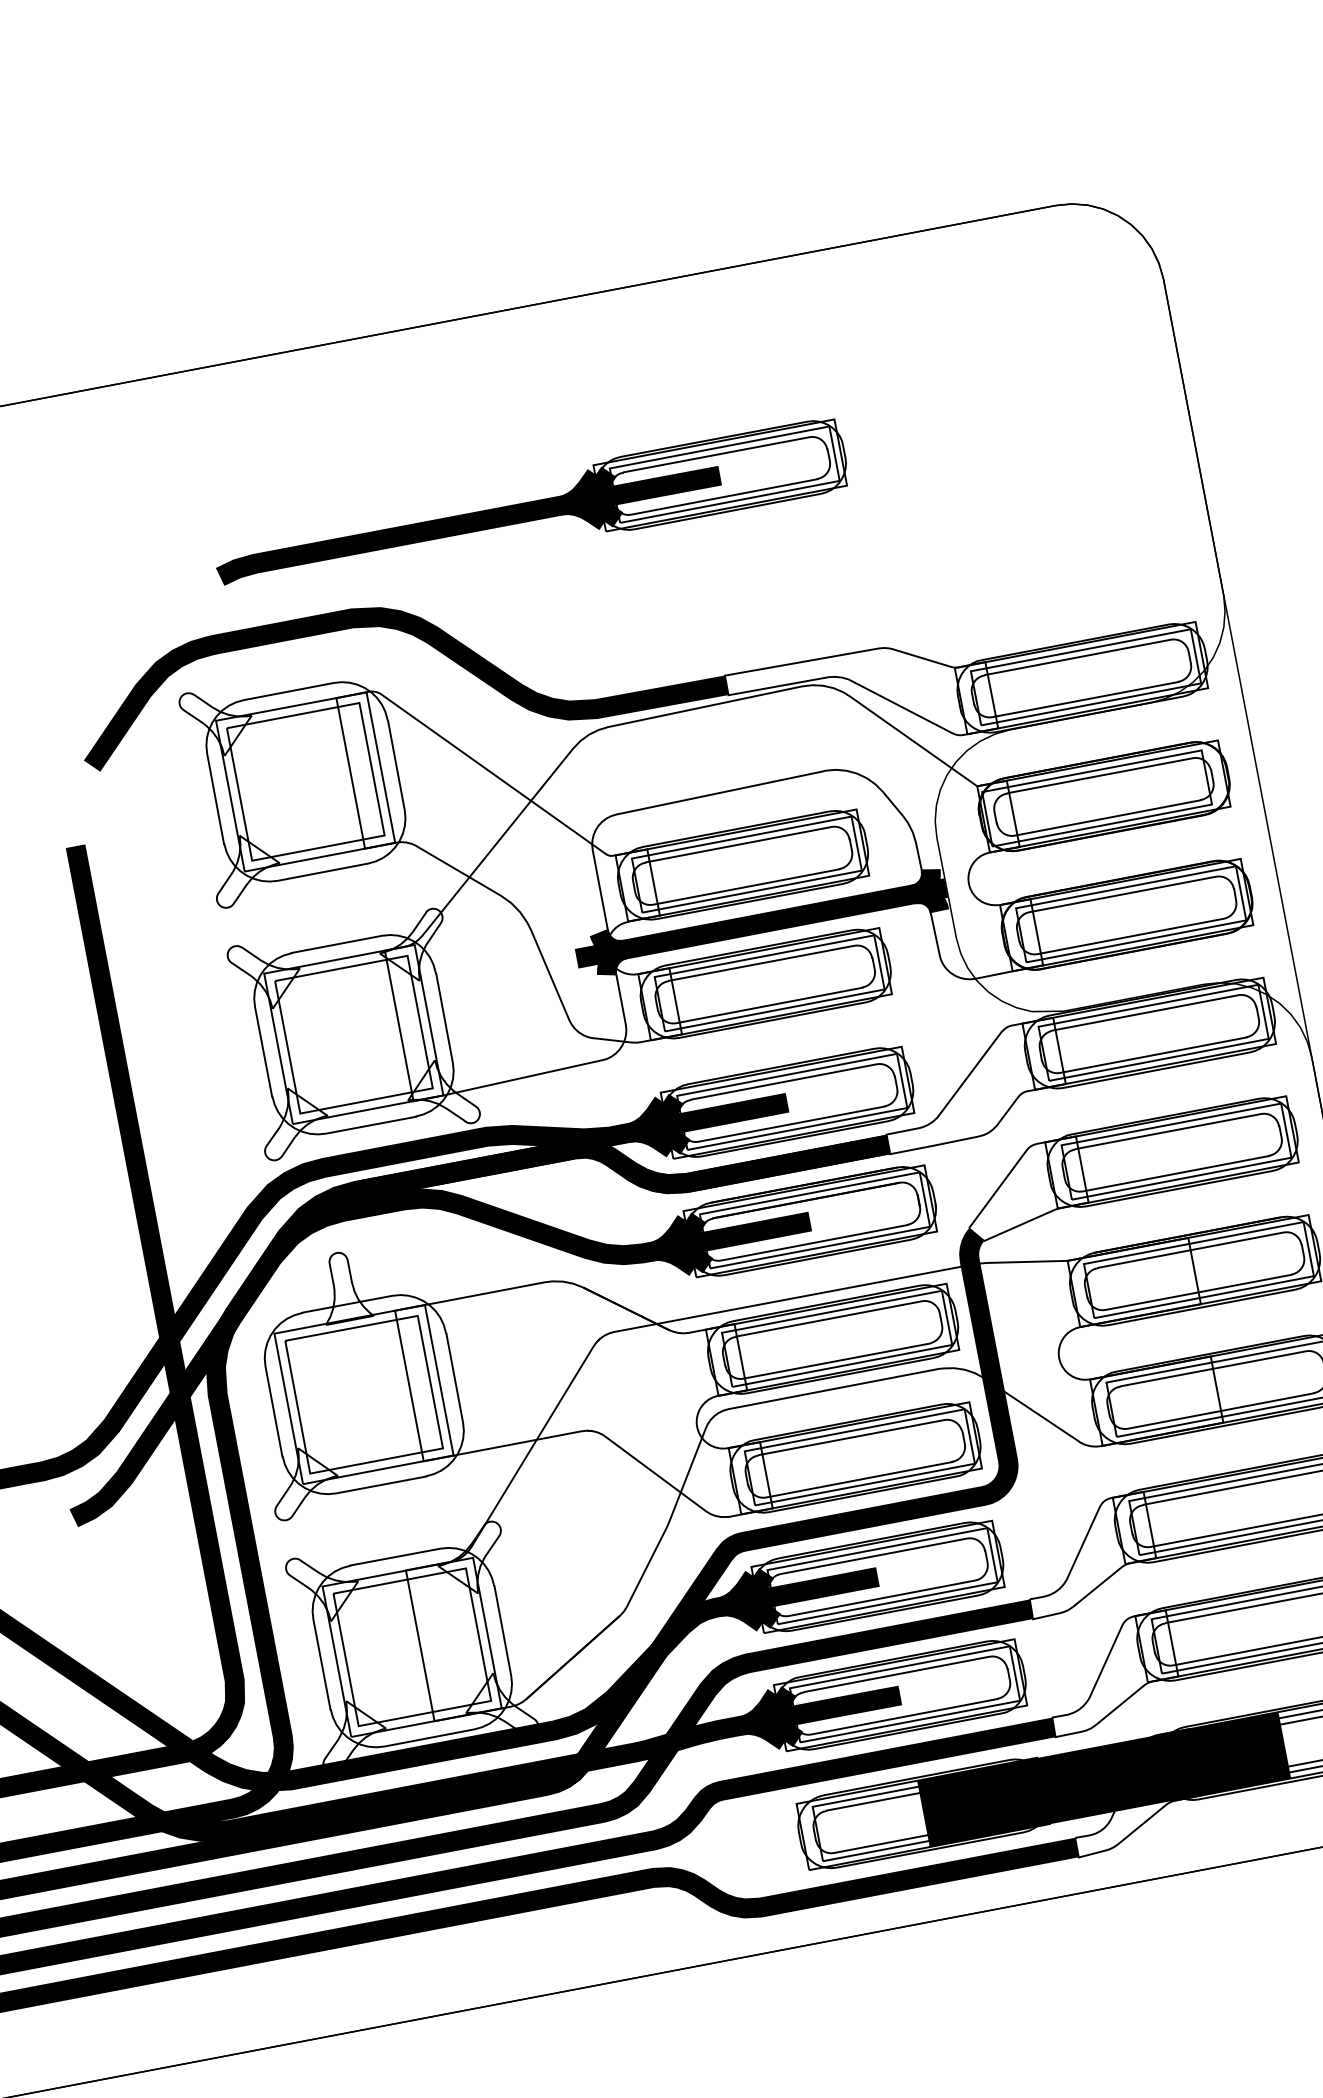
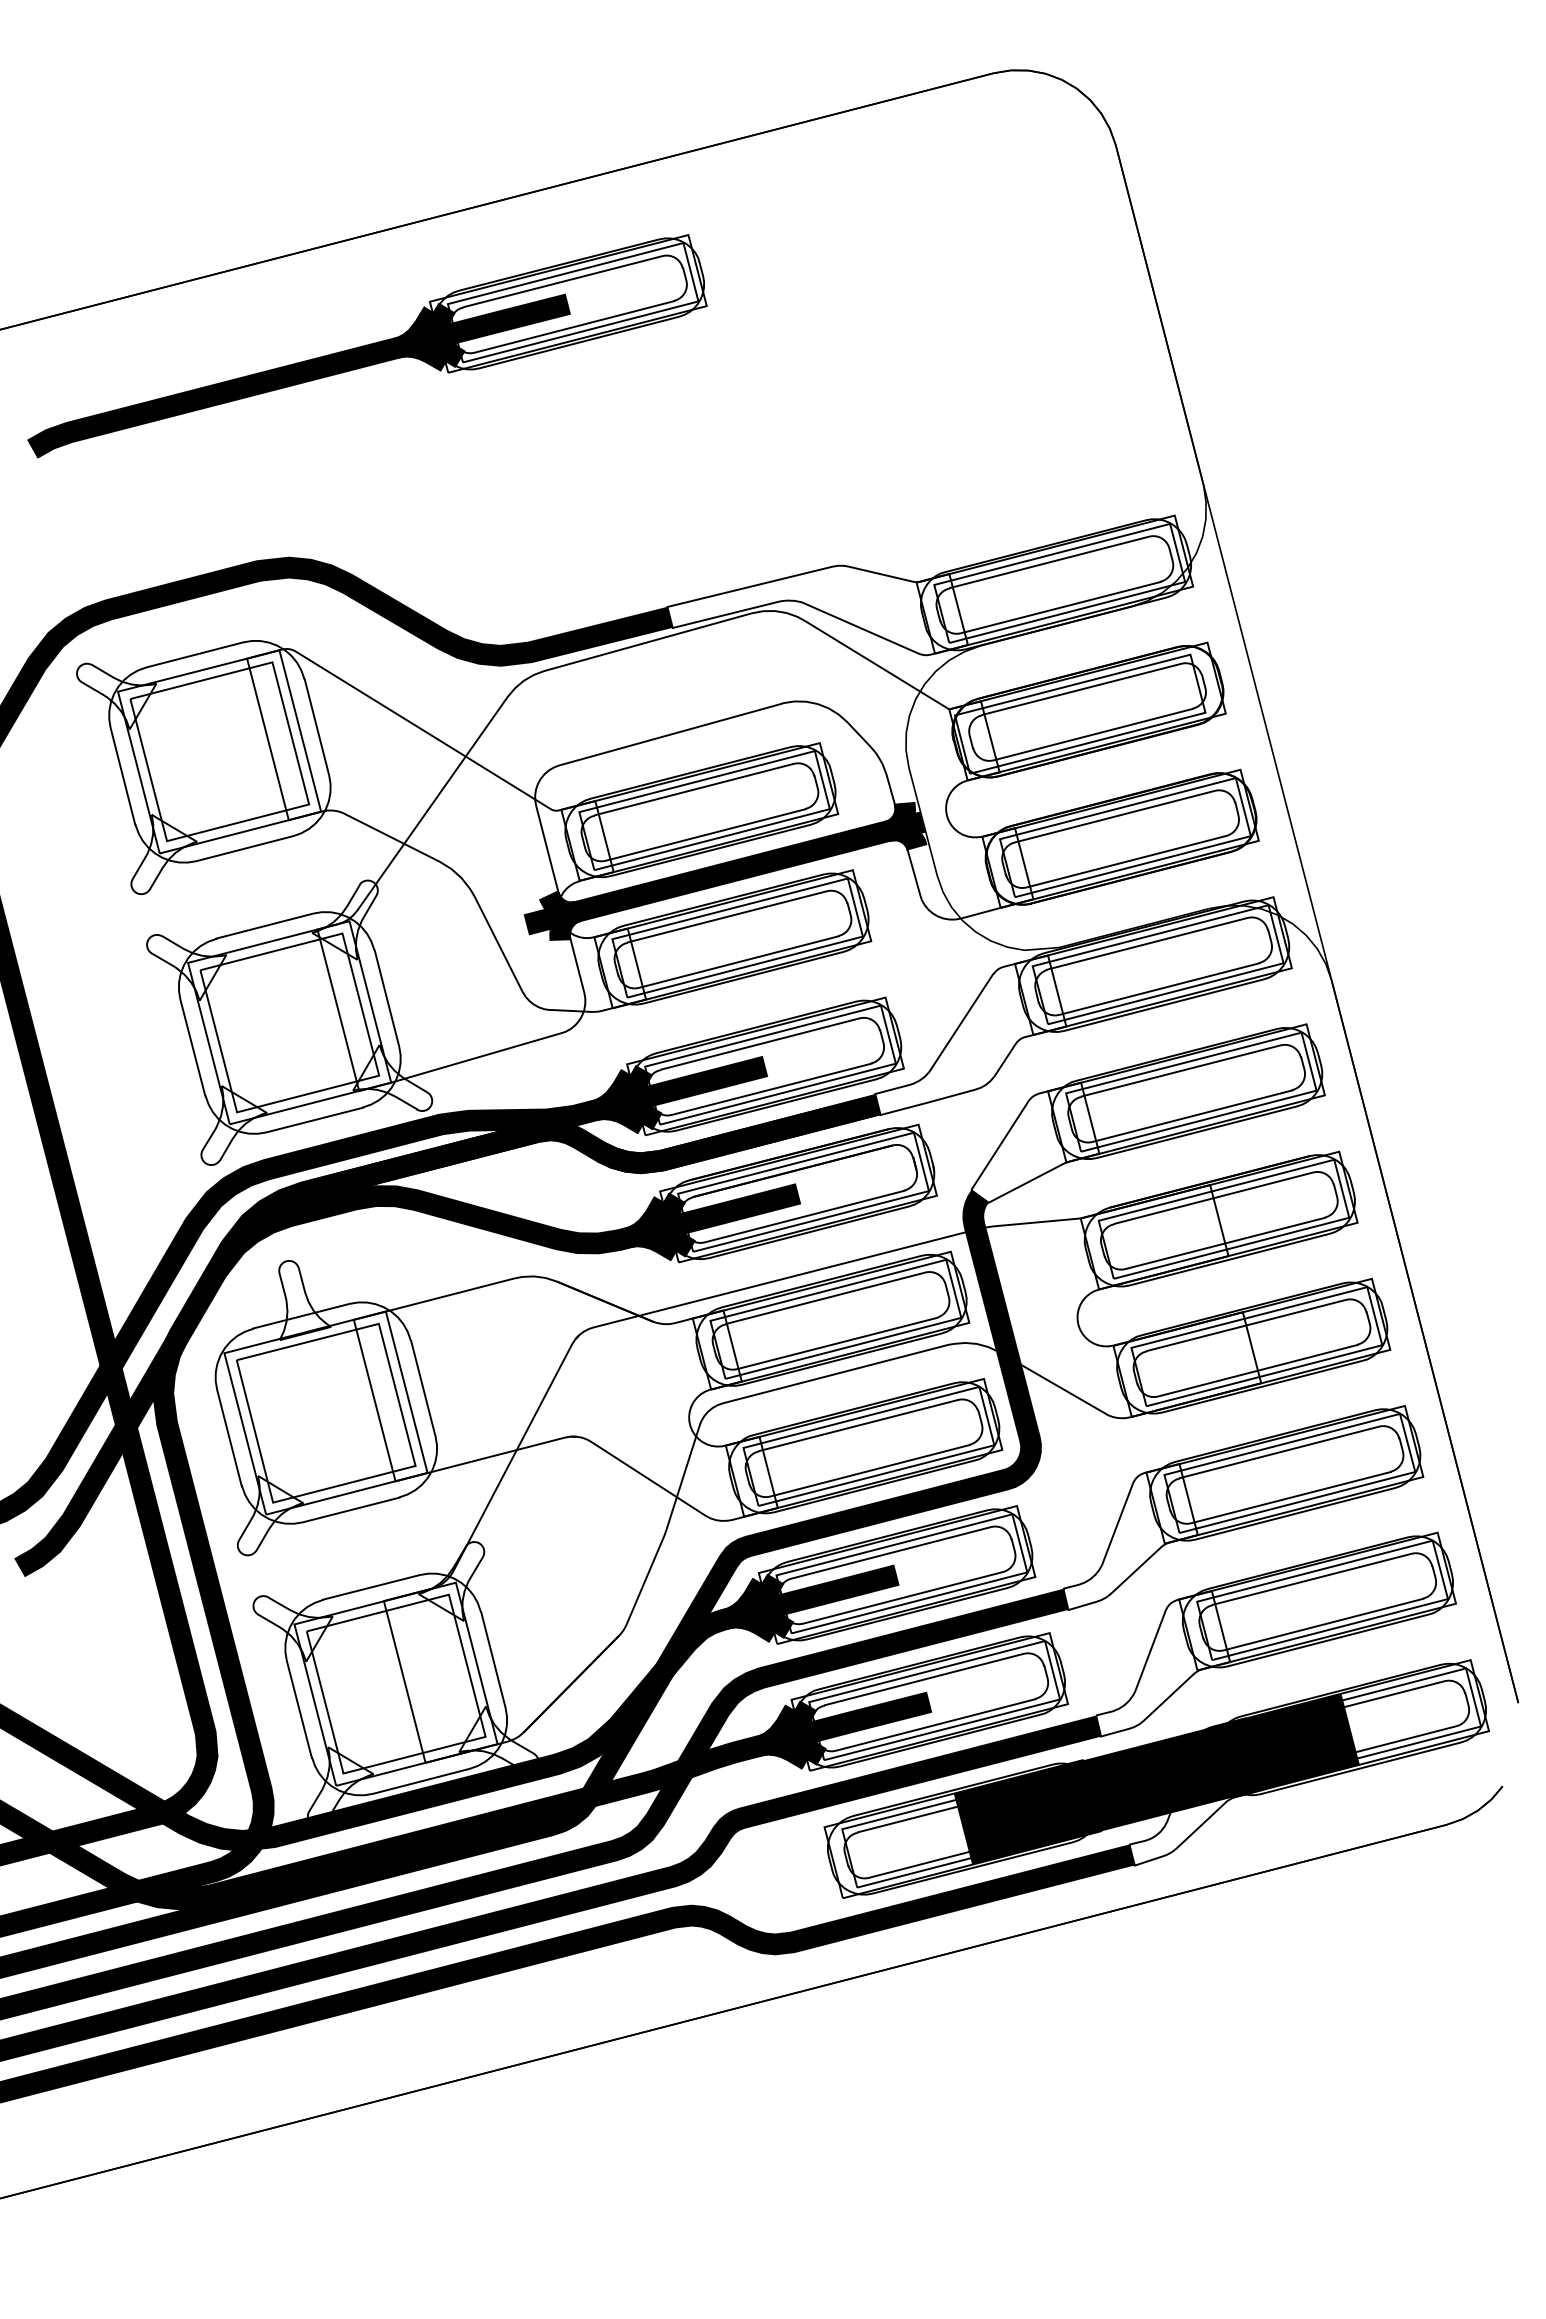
part: (533, 502) -> (367, 346), moved

